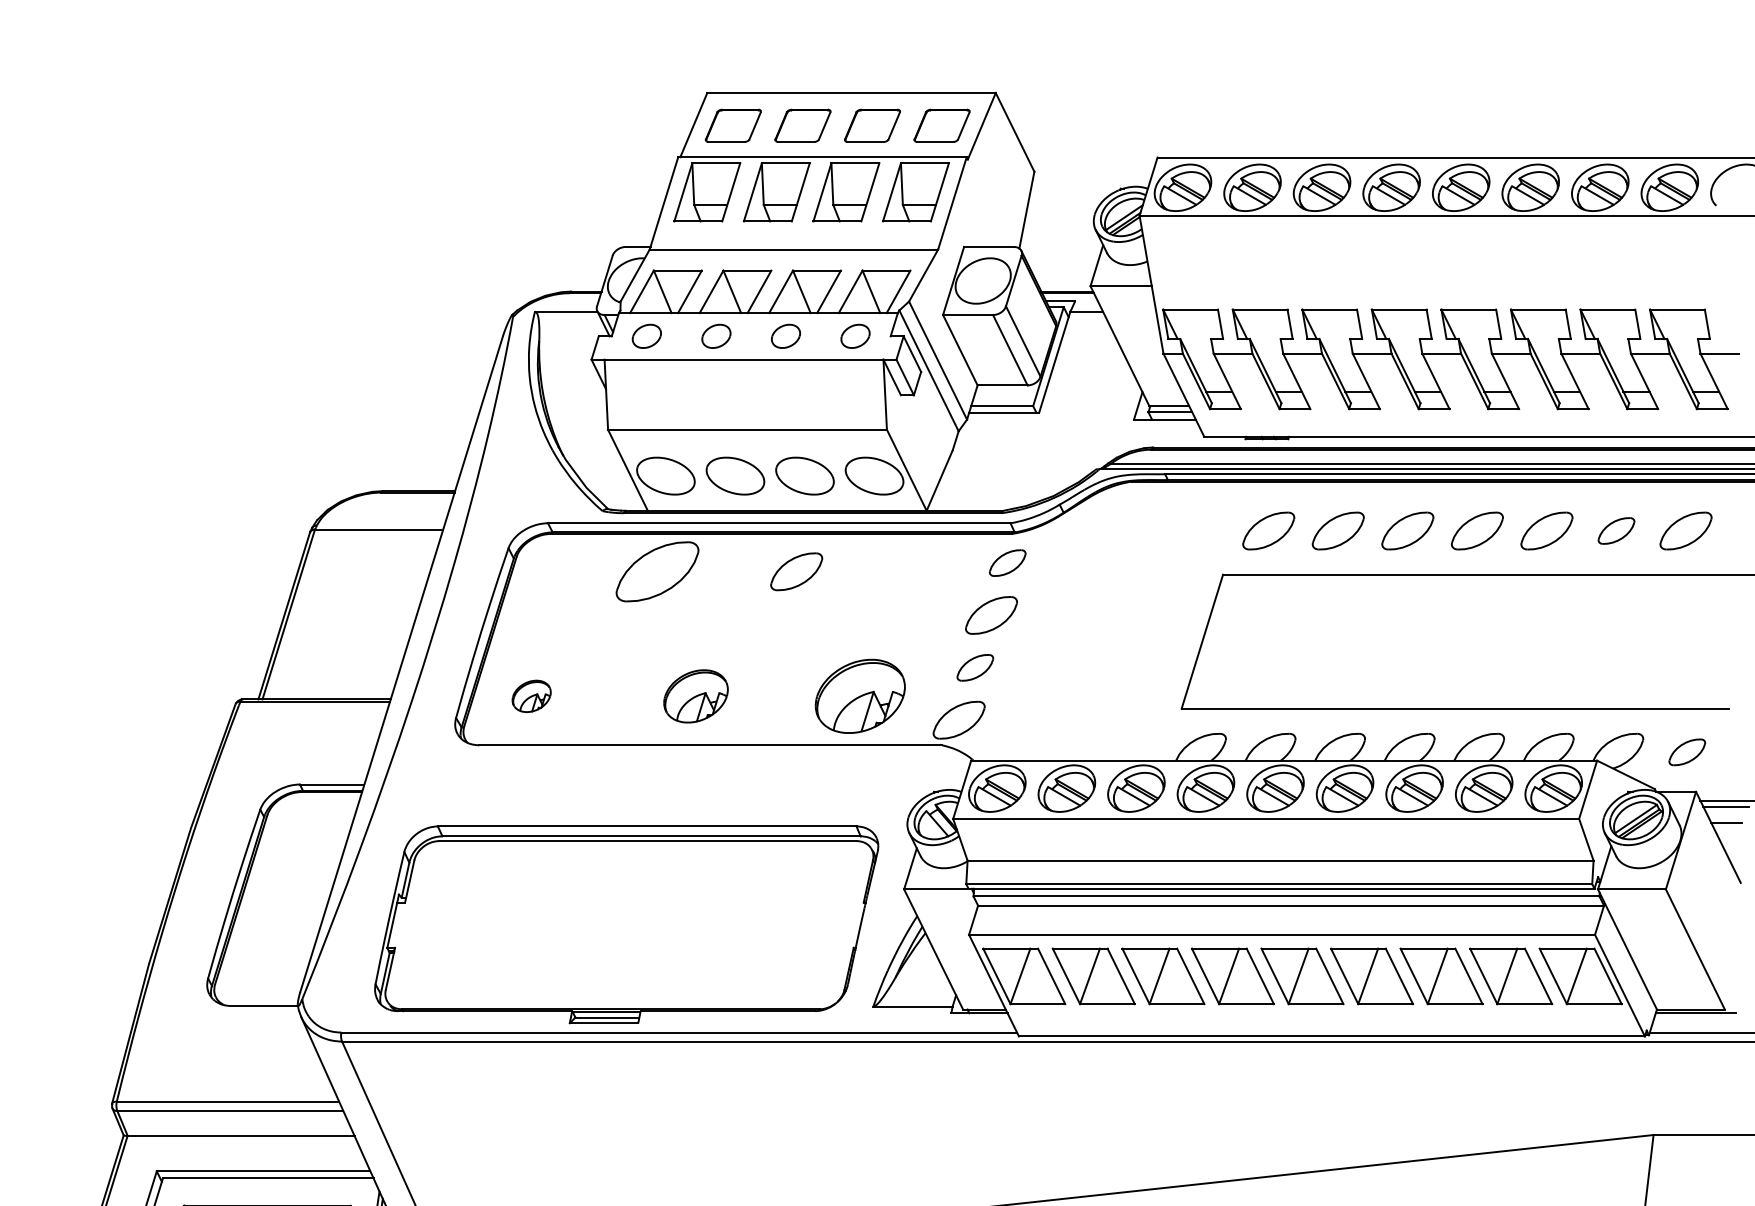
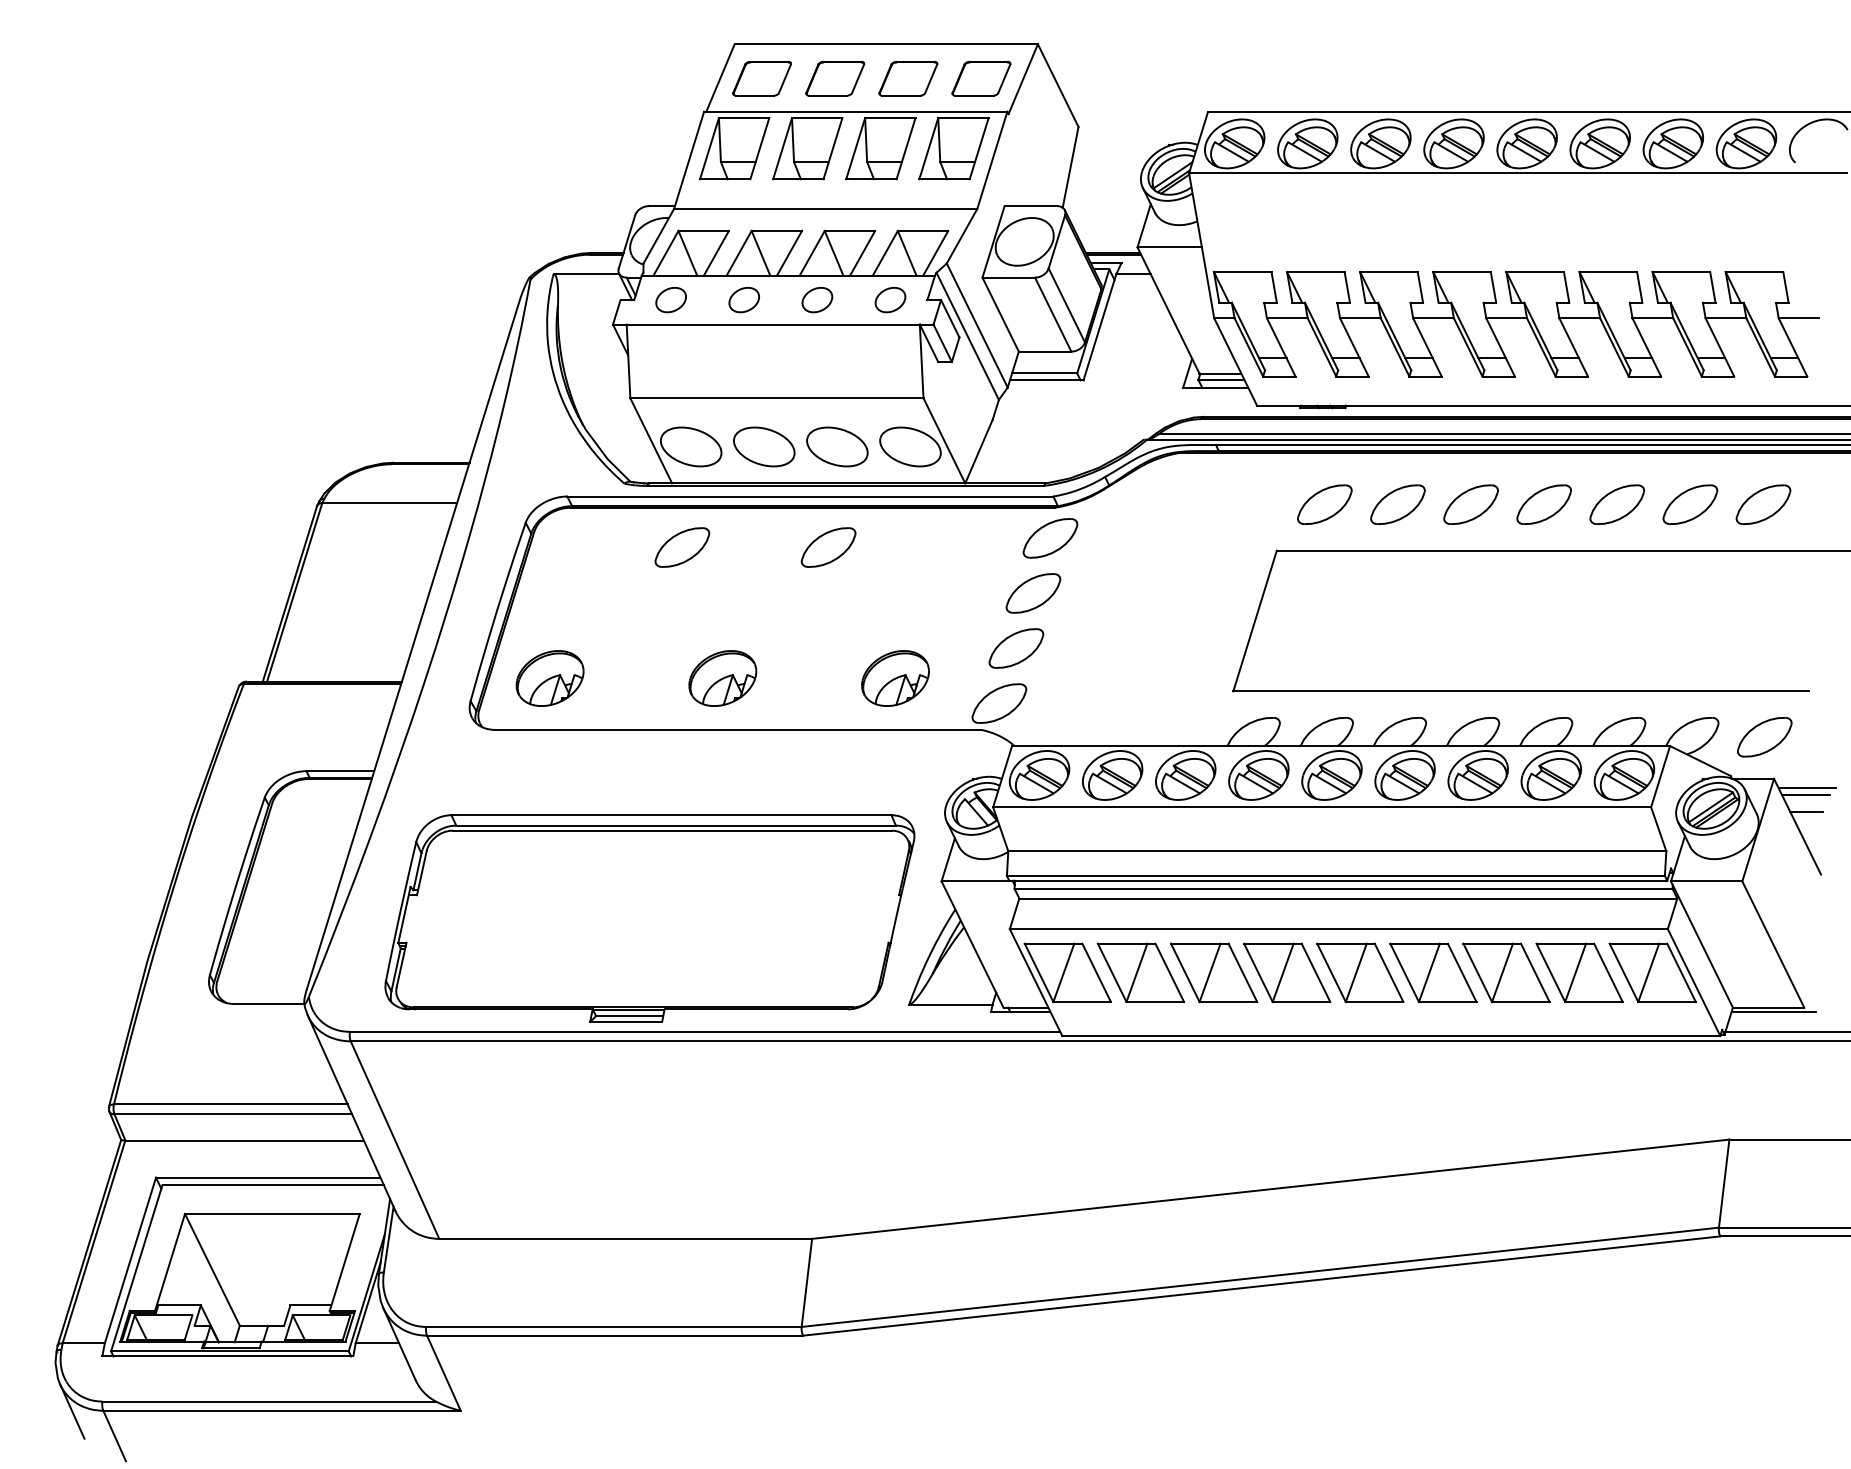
part: (1616, 530) -> (1690, 504), size x1.43
part: (1007, 563) -> (1050, 538), size x1.43
part: (657, 571) -> (682, 547), size x0.62
part: (975, 667) -> (1016, 648), size x1.43
part: (531, 696) -> (549, 678), size x1.67
part: (860, 696) -> (895, 678), size x0.71
part: (1686, 752) -> (1764, 737), size x1.43

